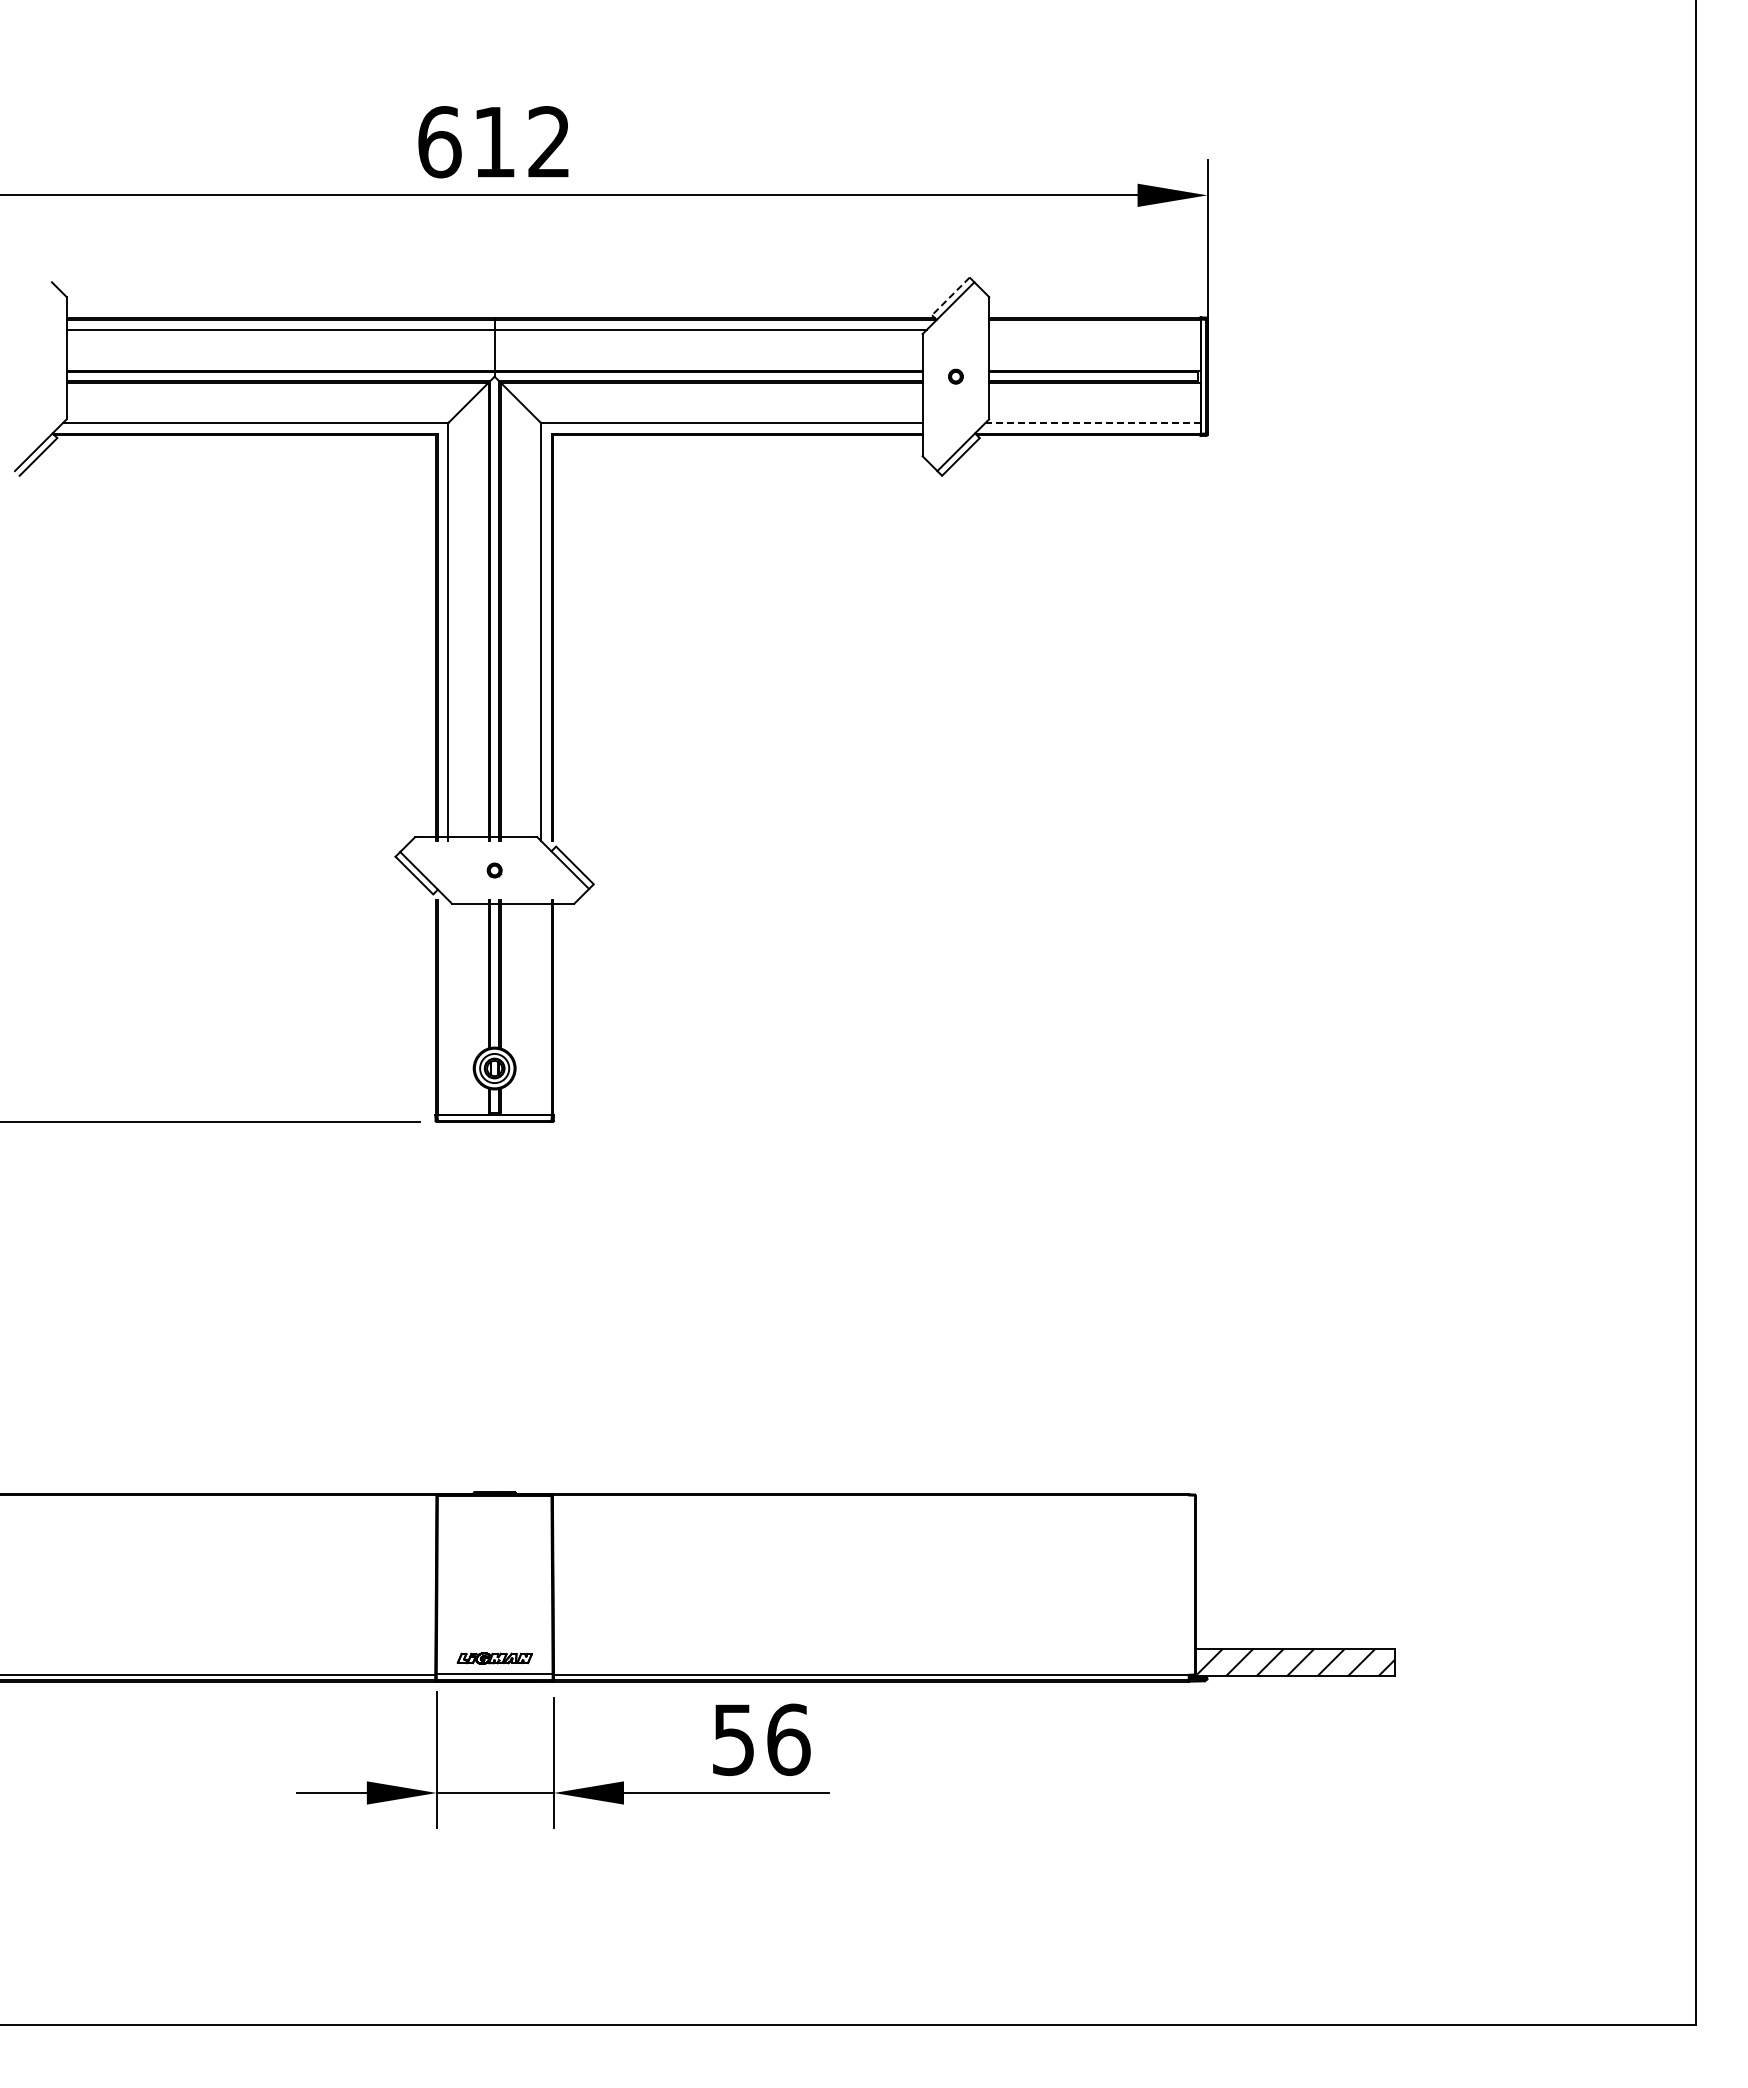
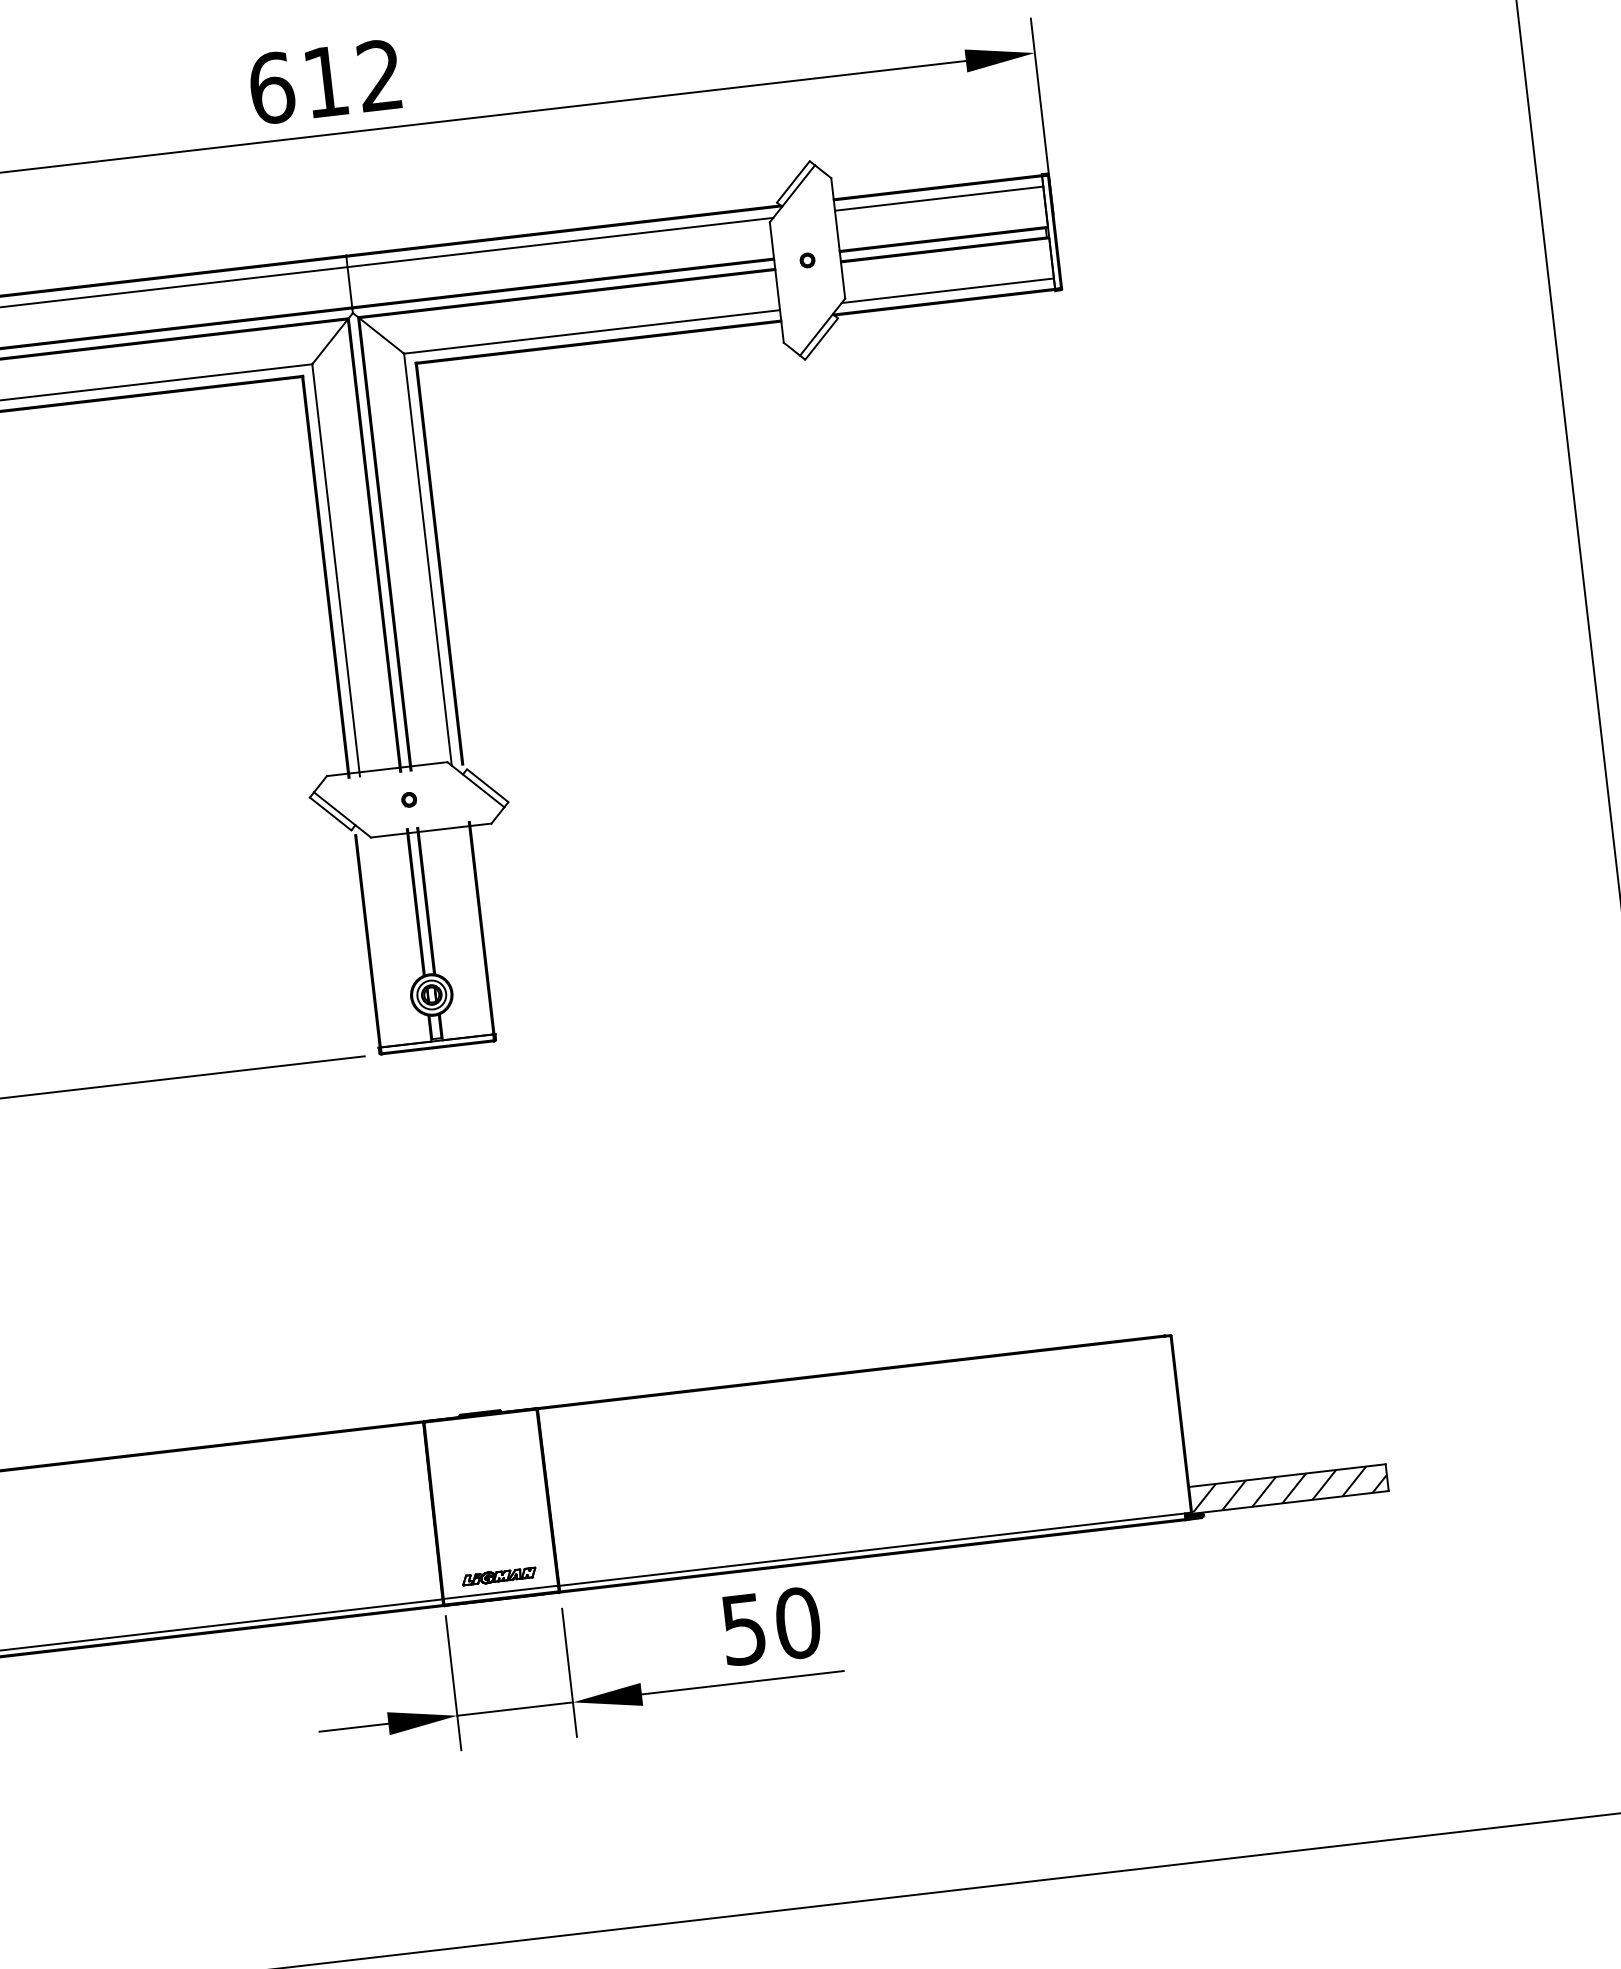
line: (950, 296) -> (793, 182), dashed -> solid
line: (1094, 330) -> (938, 199), added
line: (1092, 423) -> (947, 291), dashed -> solid
text: (788, 1739) -> (797, 1622), 56 -> 50

